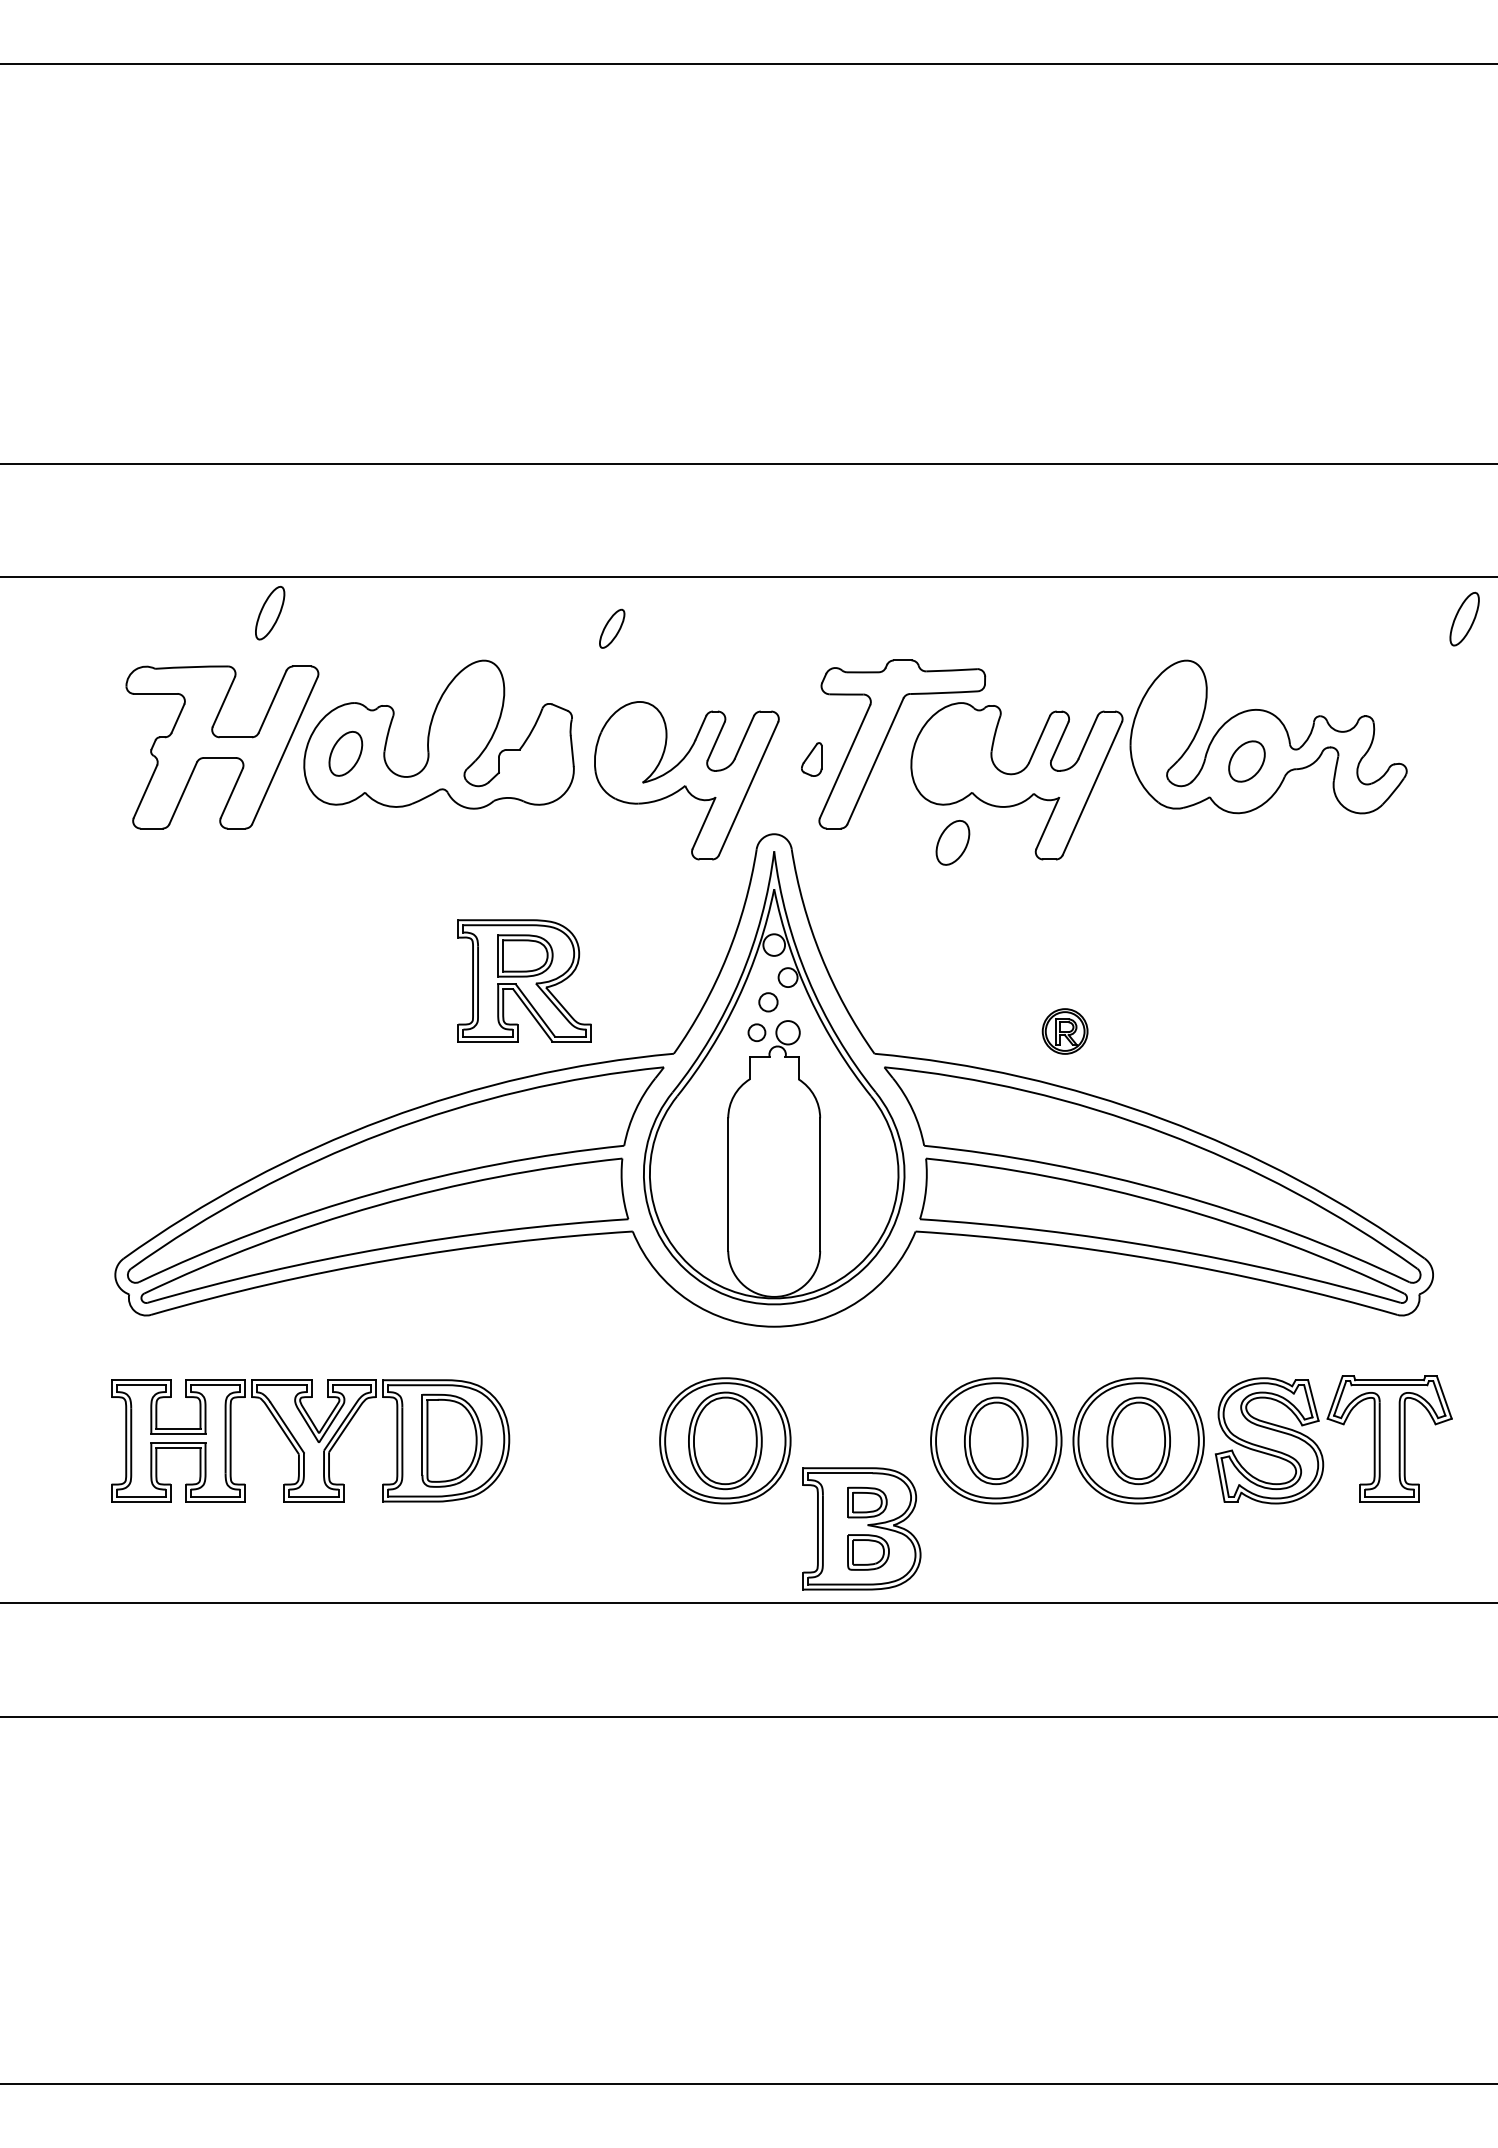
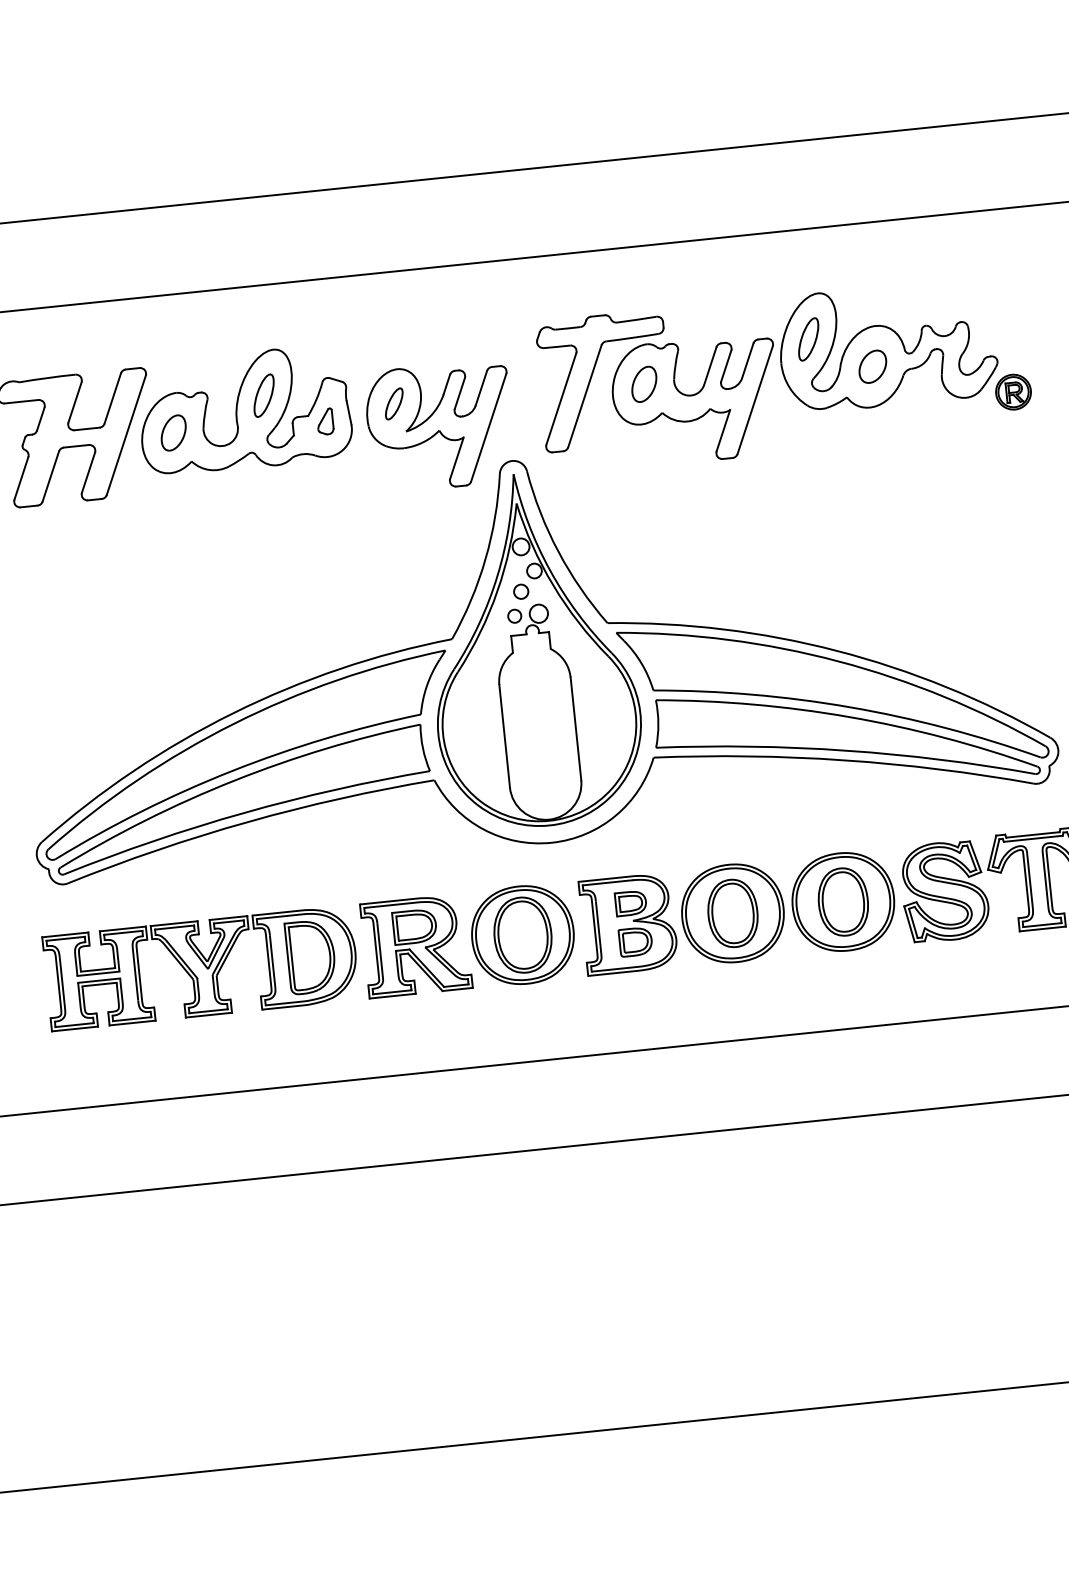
part: (270, 613) -> (264, 395), moved
part: (1464, 618) -> (808, 338), moved
part: (612, 628) -> (394, 403), moved
part: (811, 759) -> (325, 421), moved
part: (952, 842) -> (643, 384), moved
part: (524, 980) -> (416, 945), moved
part: (1064, 1031) -> (1013, 392), moved
part: (861, 1528) -> (628, 923), moved

